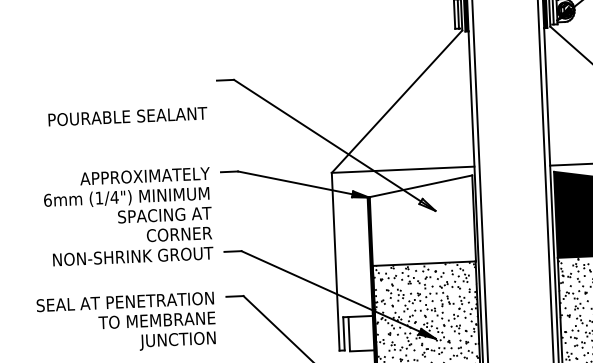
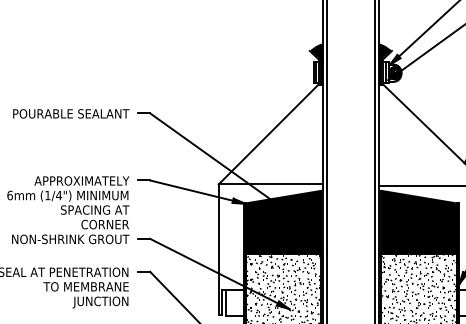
text: (128, 116) -> (71, 113), moved
fill: (427, 204) -> (287, 210), added
fill: (422, 219) -> (283, 221), added

